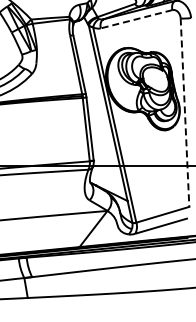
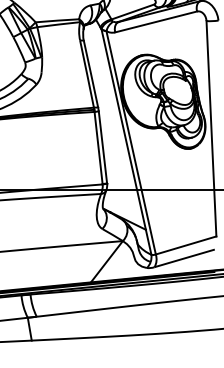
line: (136, 19) -> (156, 22), dashed -> solid
line: (185, 113) -> (212, 129), dashed -> solid

